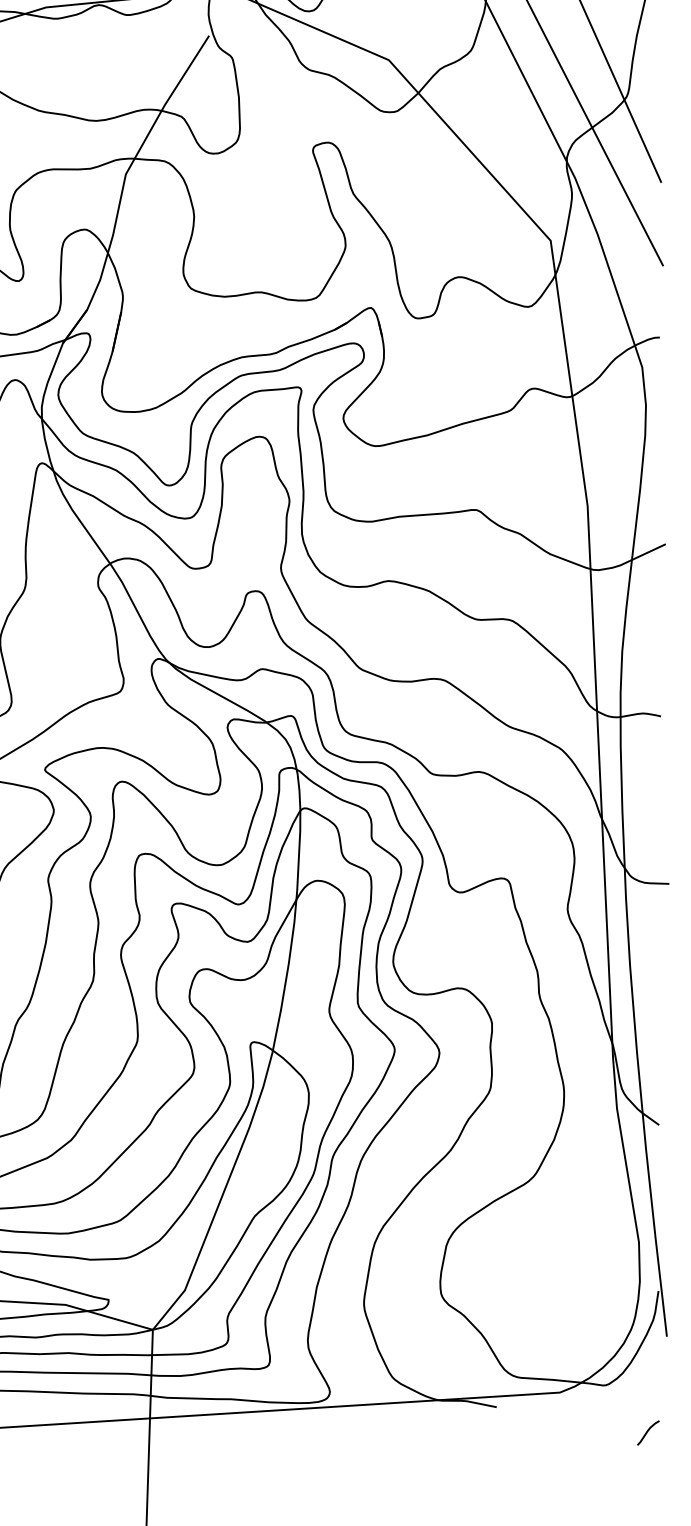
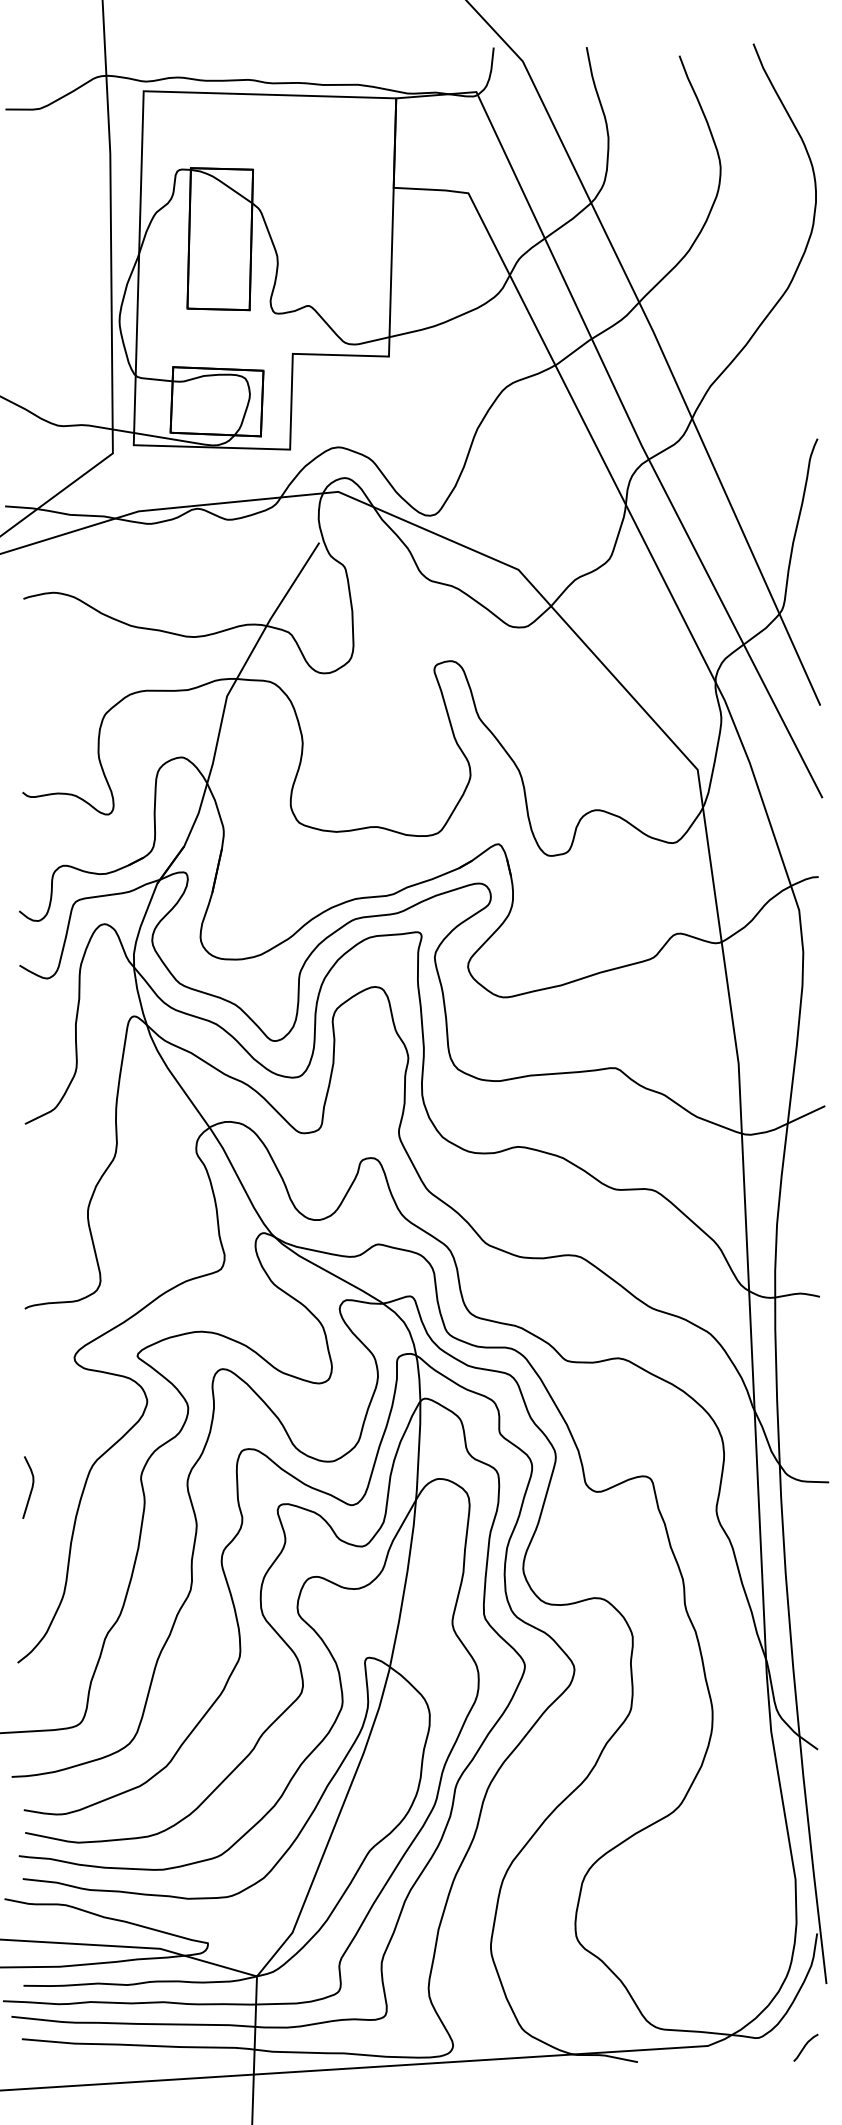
curve: (647, 1432) -> (805, 2047), moved

